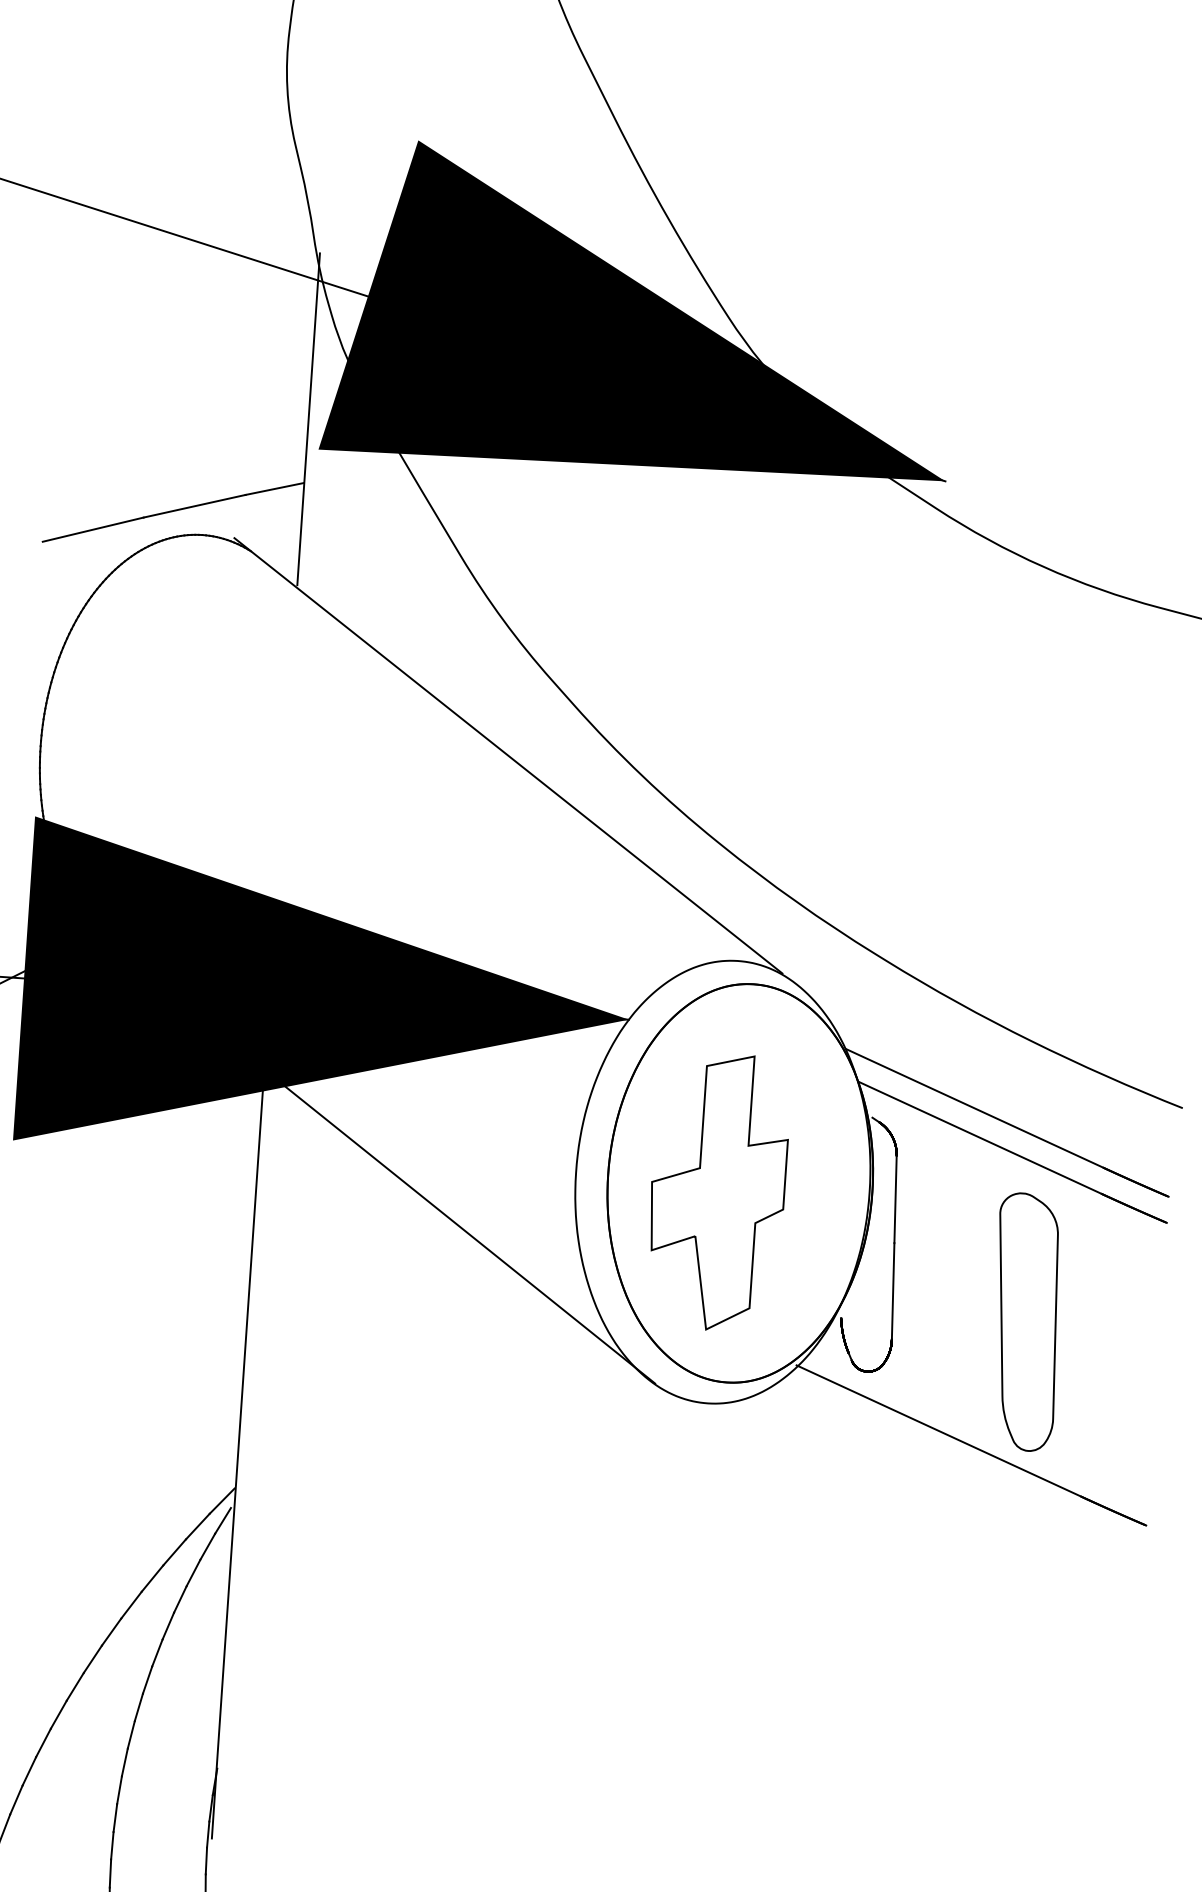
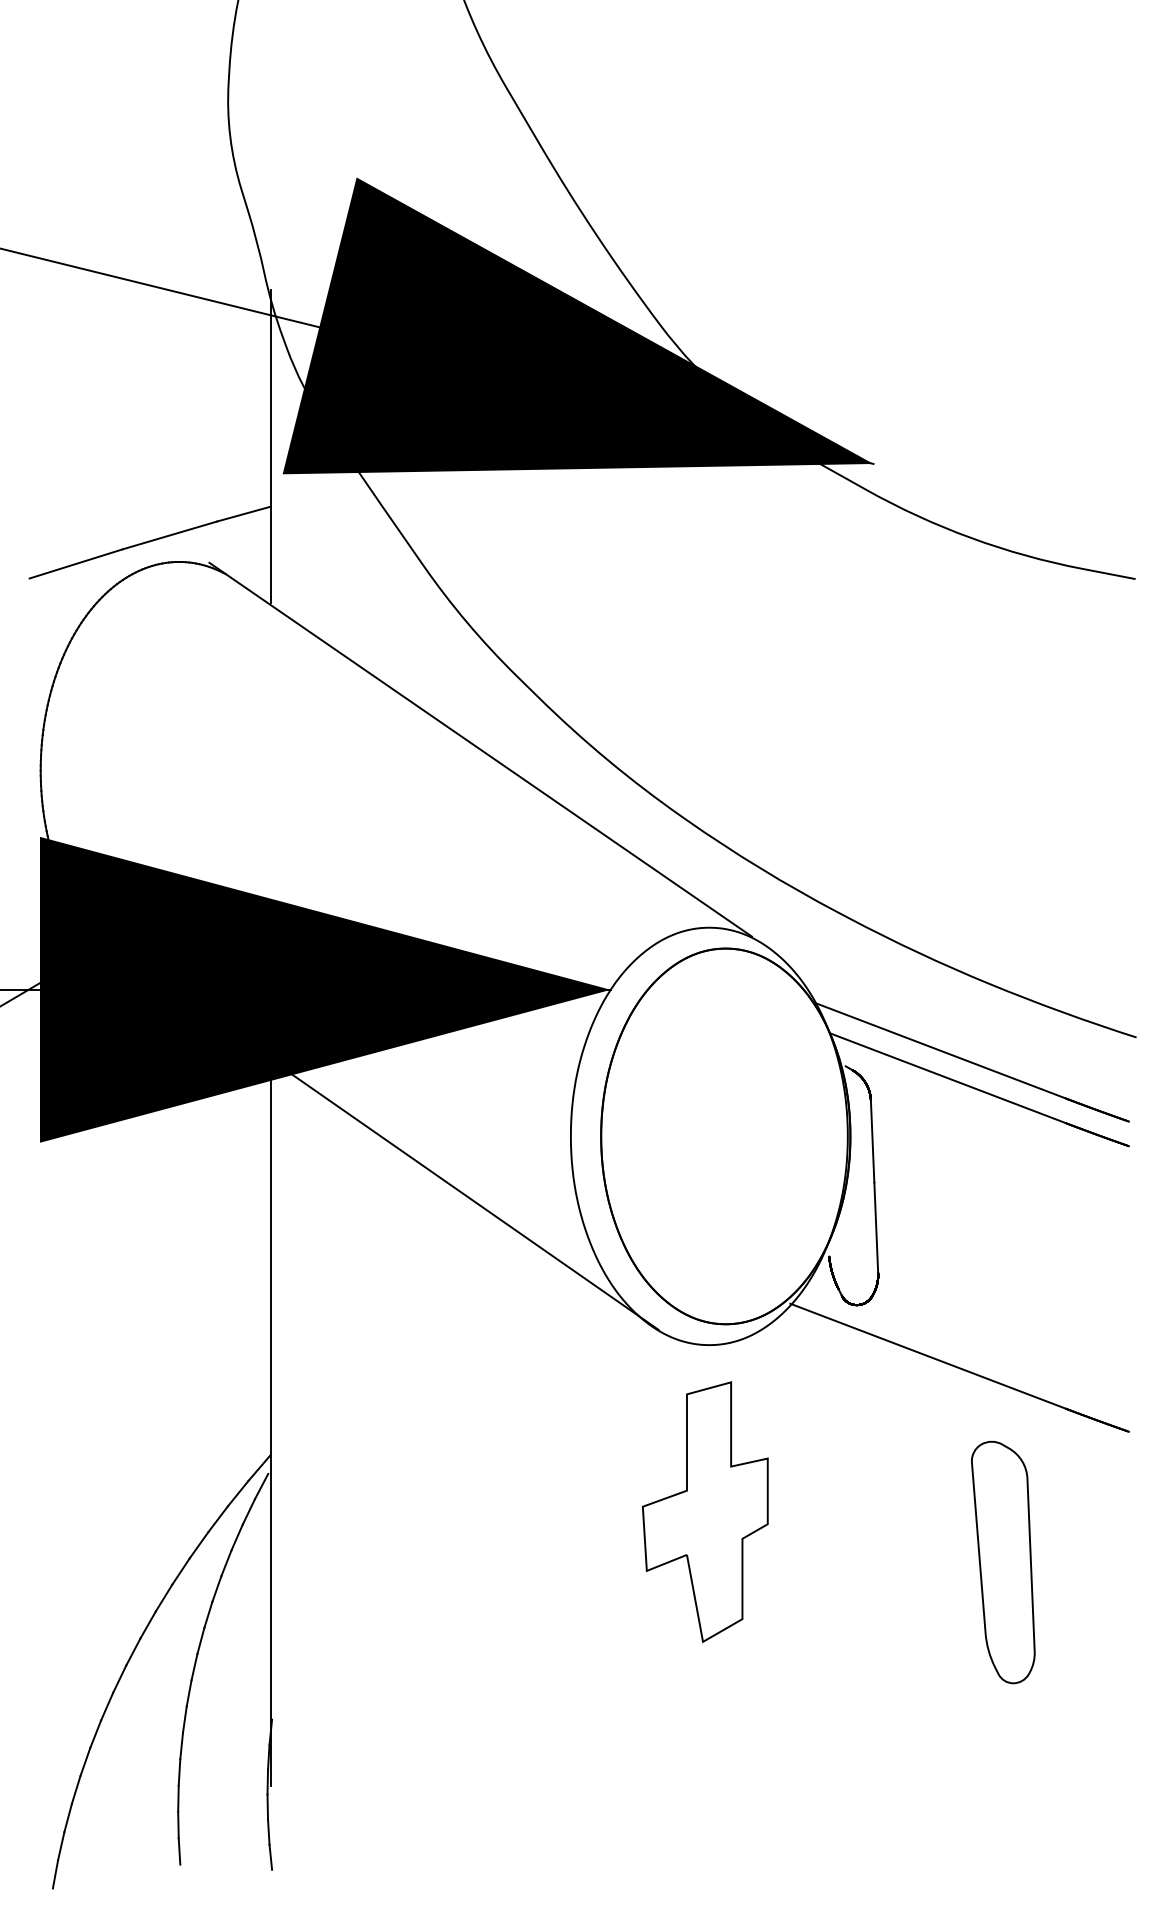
part: (718, 1192) -> (705, 1512), moved
part: (1026, 1322) -> (1003, 1562), moved

